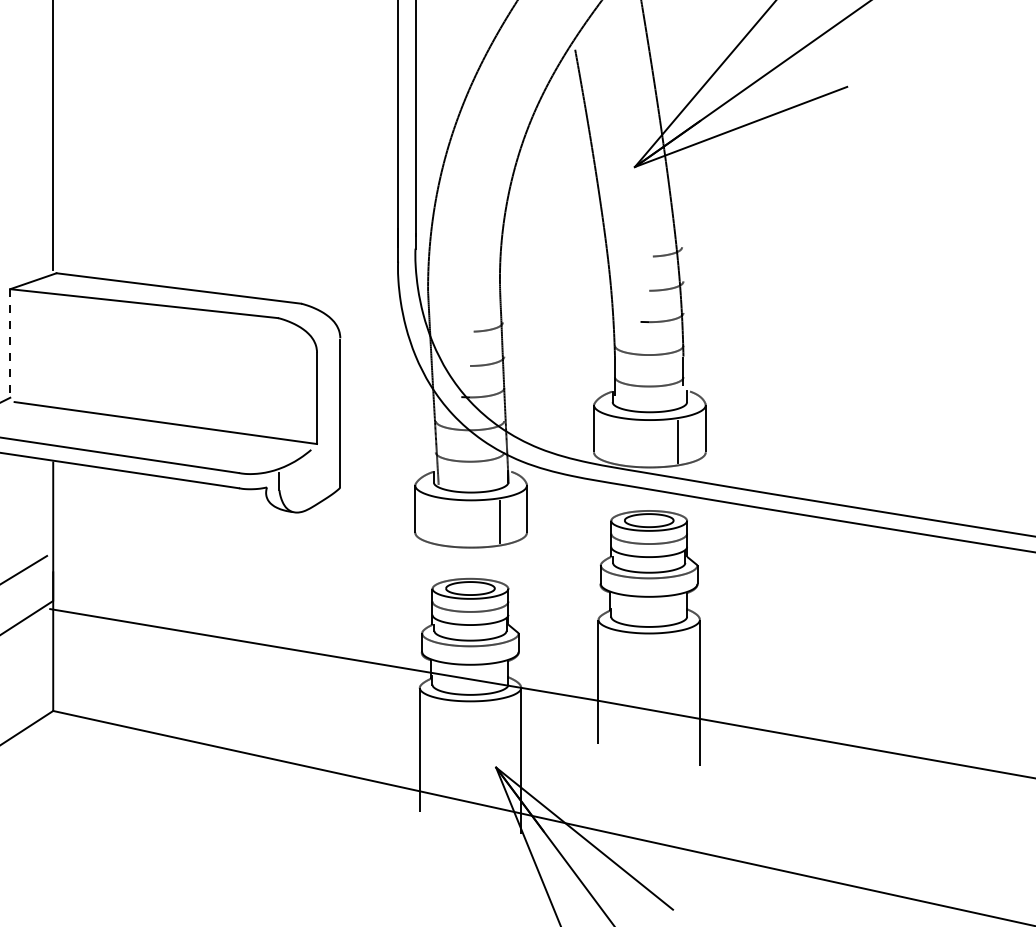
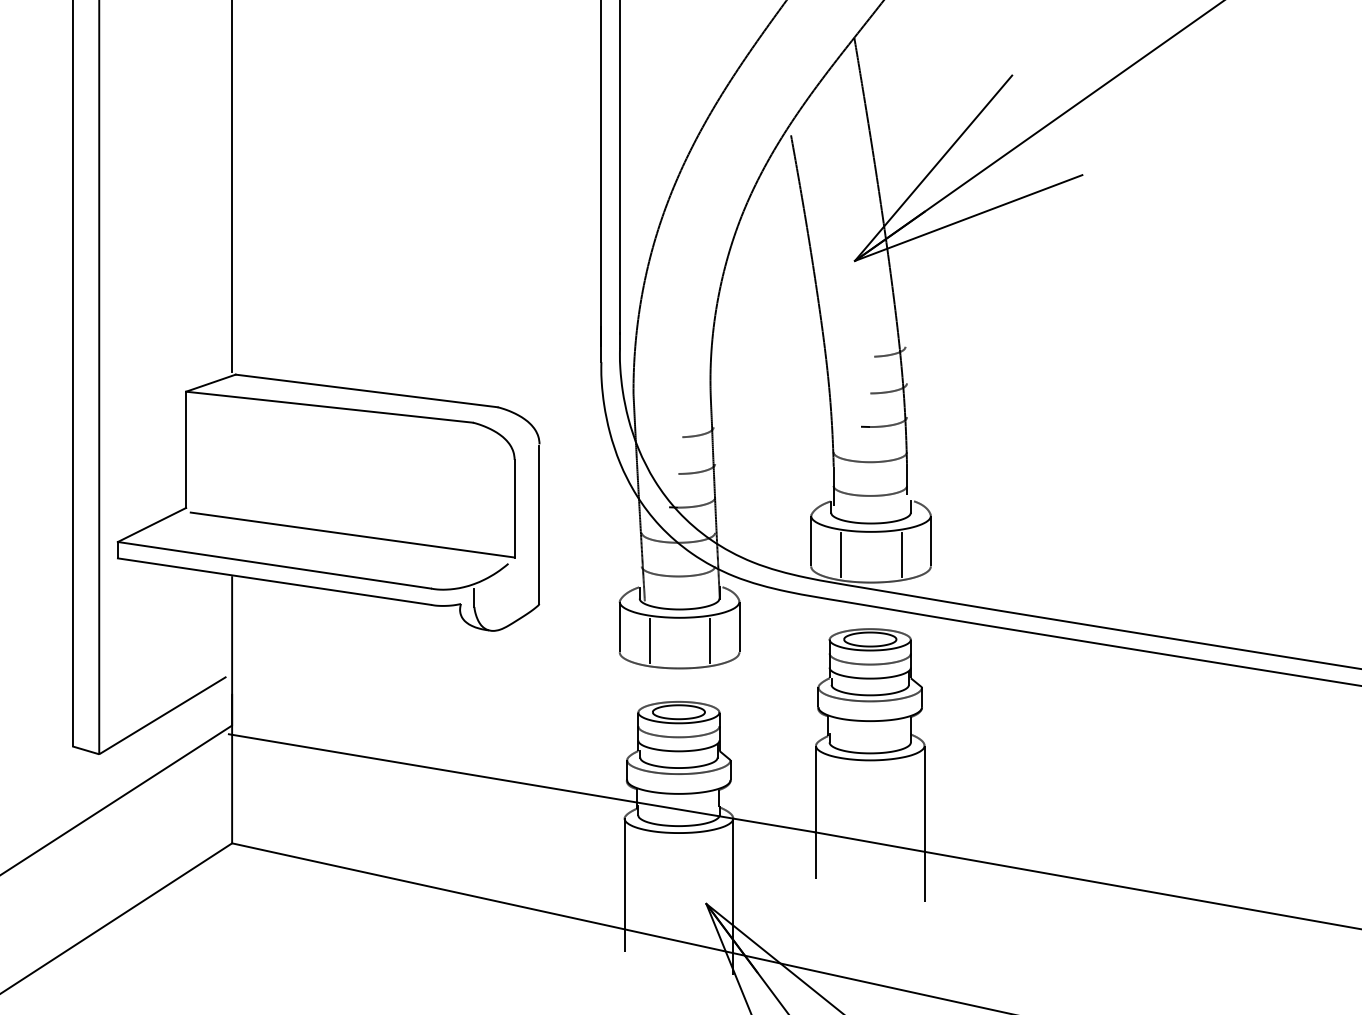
line: (10, 344) -> (186, 450), dashed -> solid
line: (622, 441) -> (841, 554), added
line: (443, 521) -> (649, 640), added

